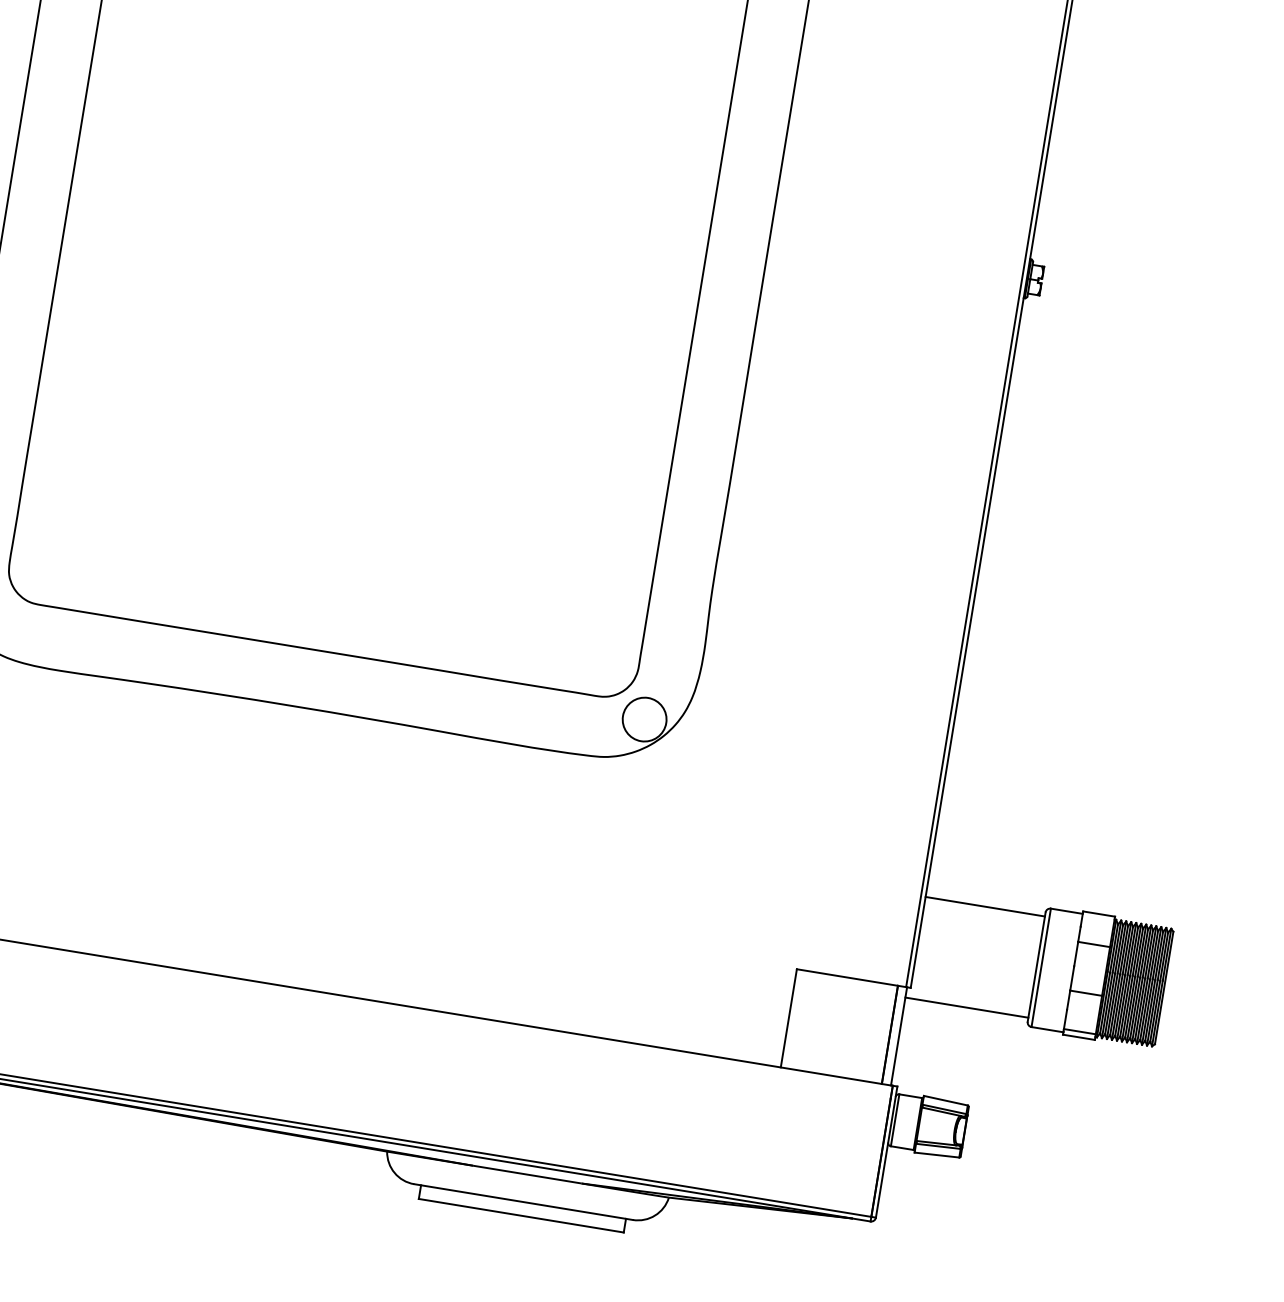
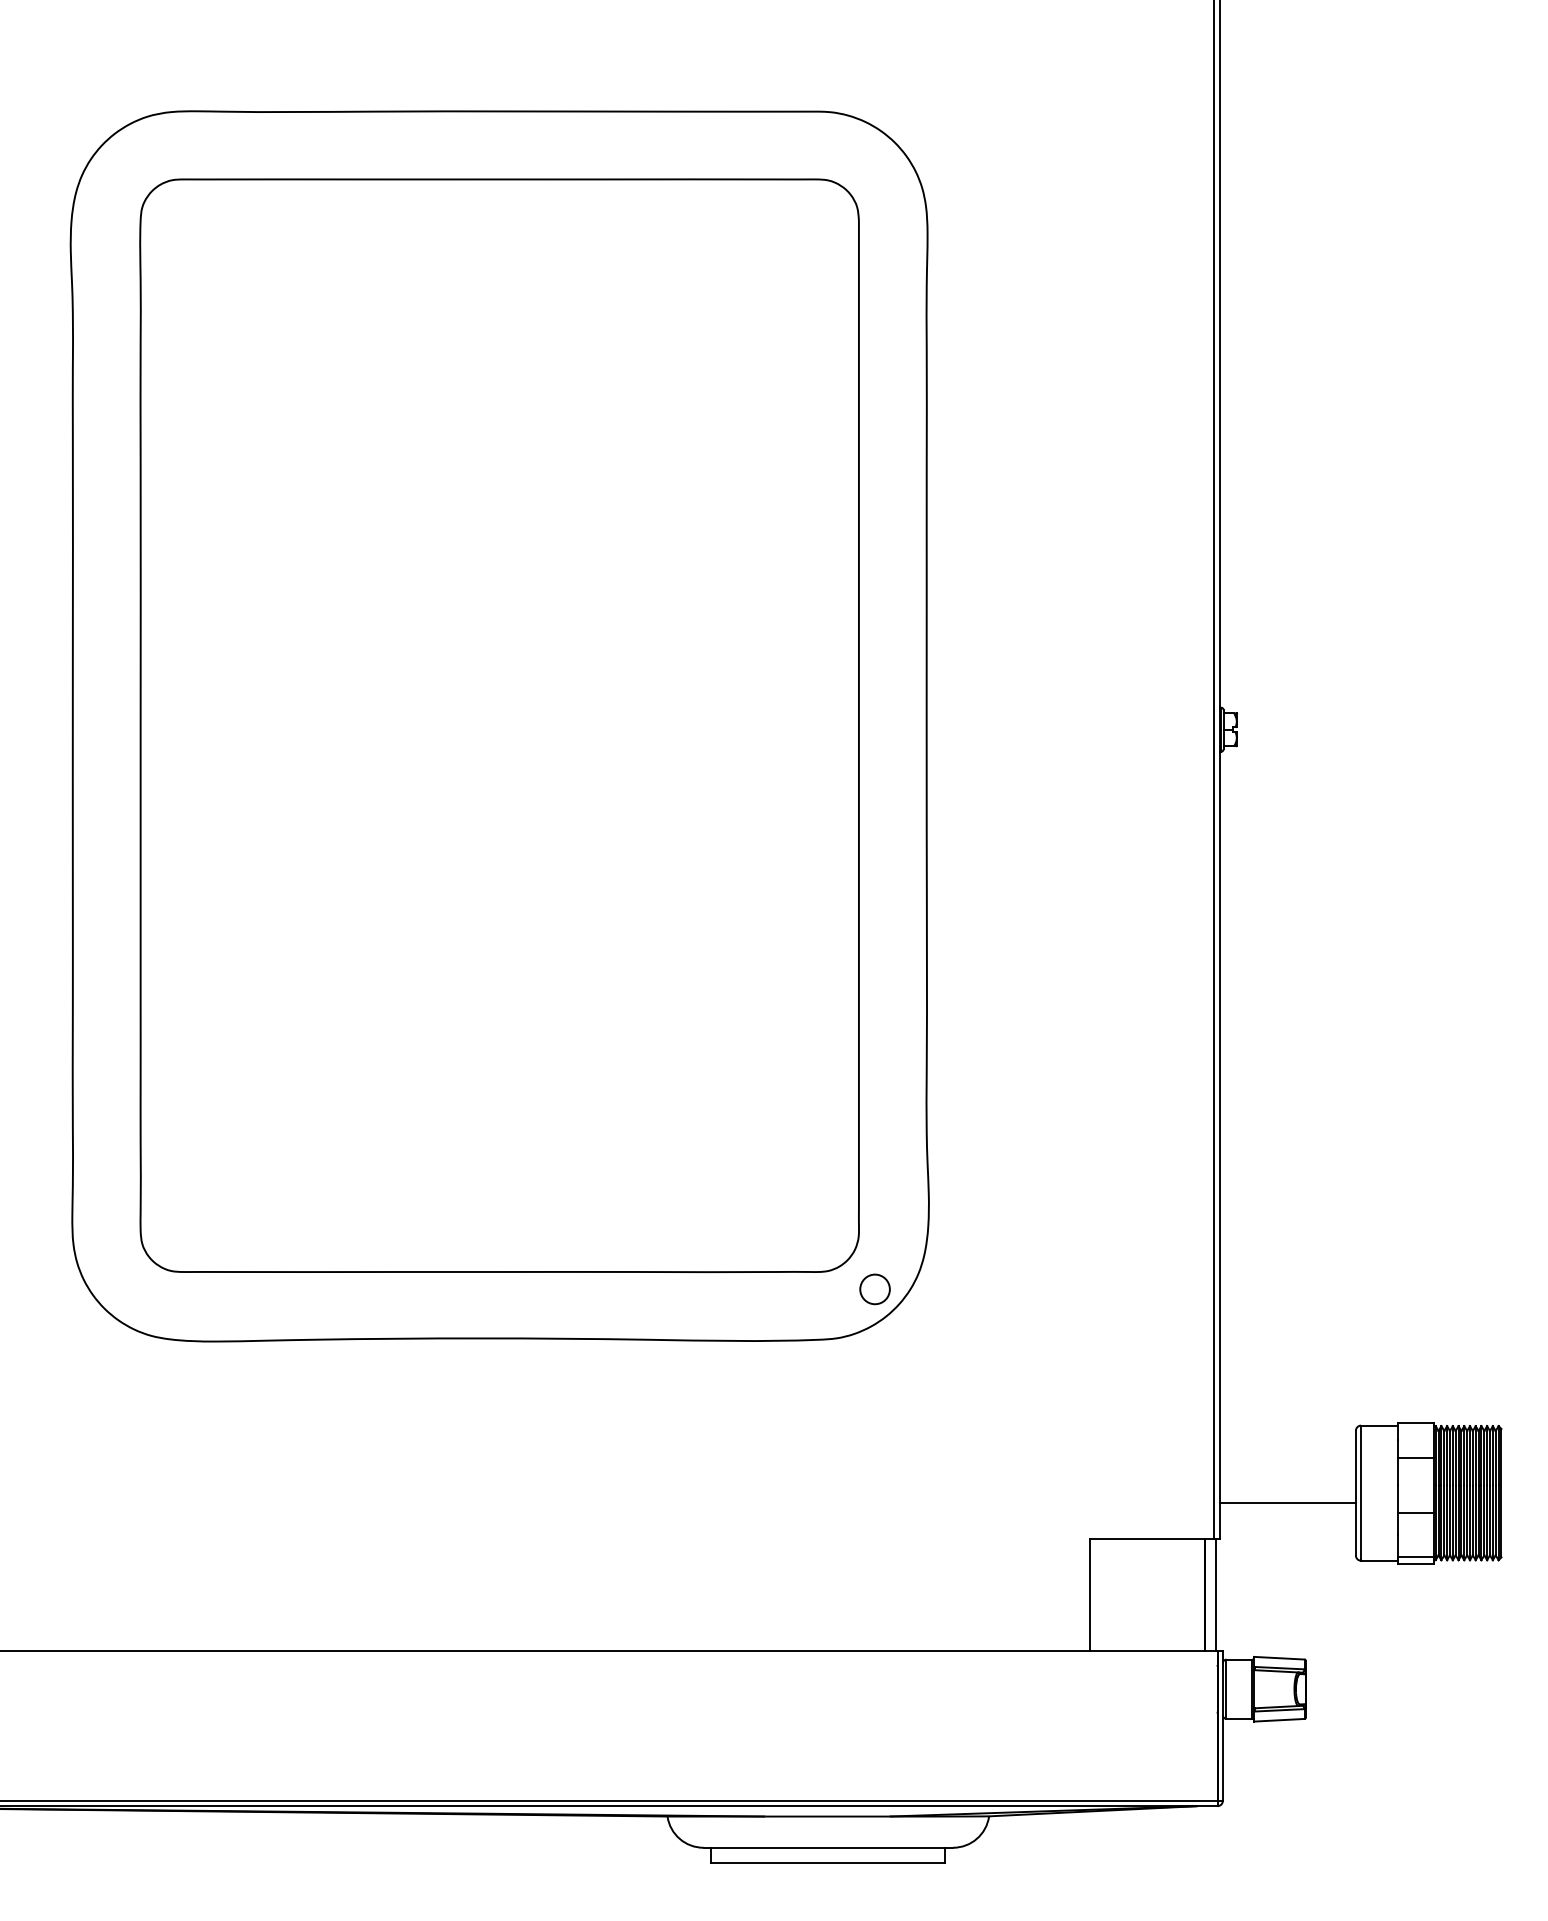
circle: (644, 719) -> (874, 1289), size x0.6
line: (985, 906) -> (1287, 1503), moved
line: (966, 1007) -> (1285, 1550), removed

